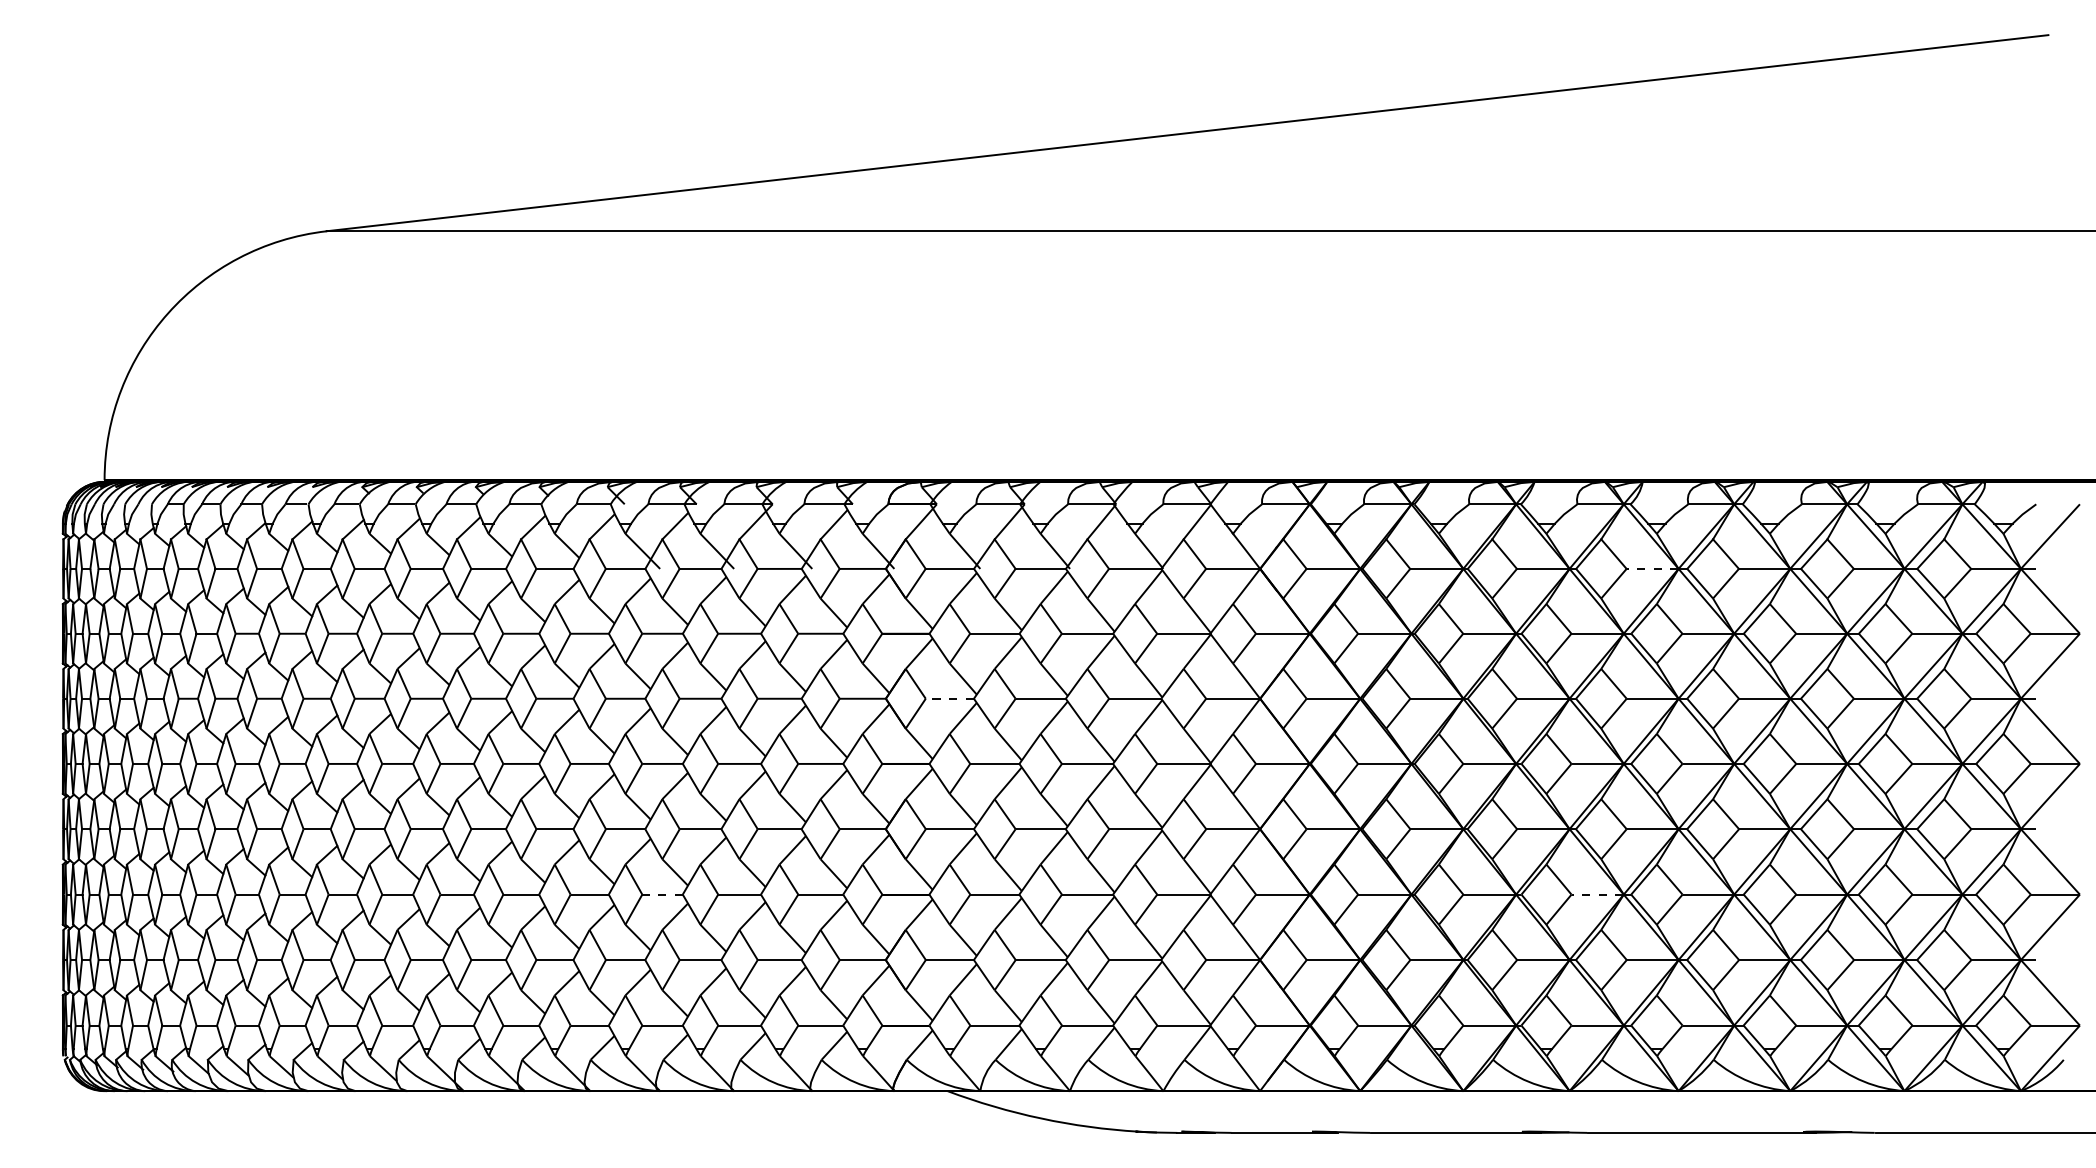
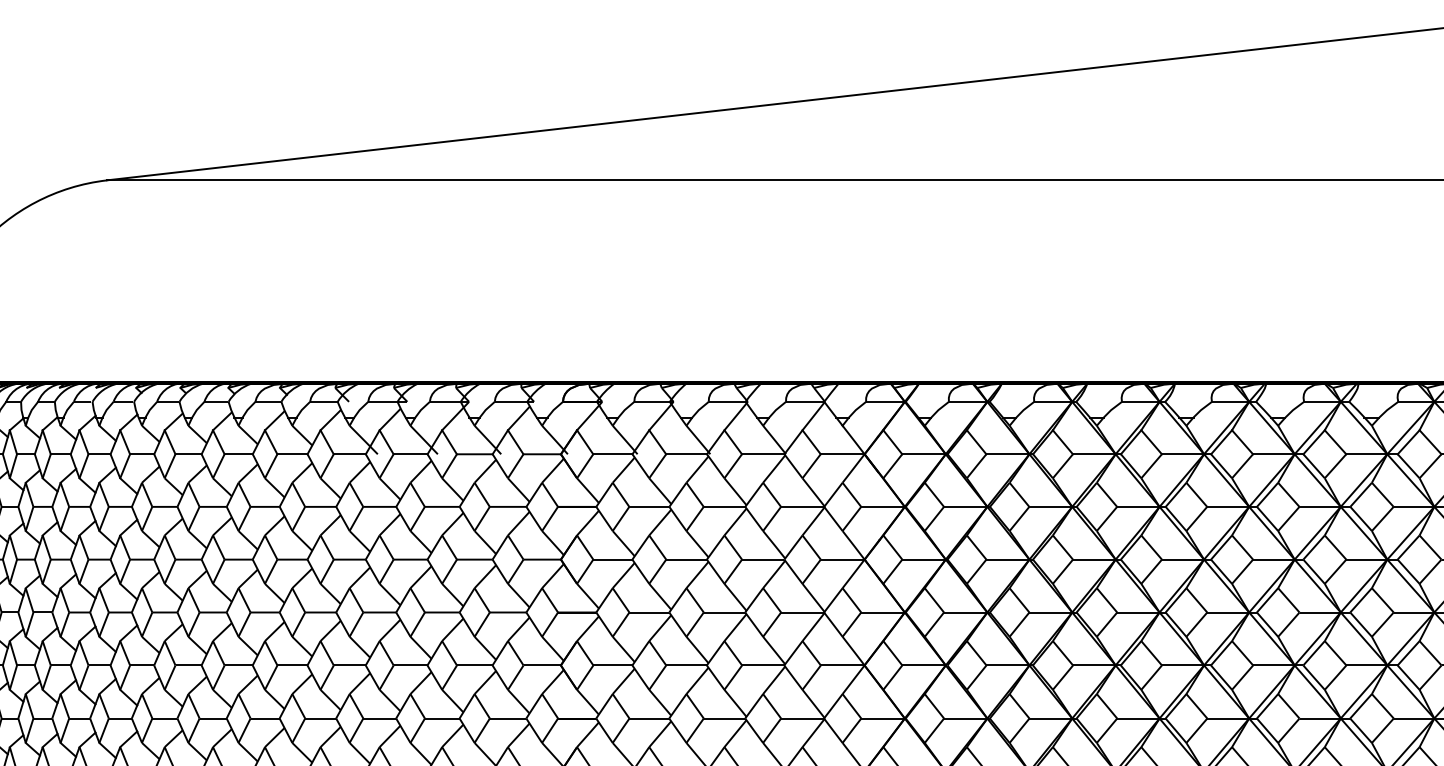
line: (1652, 568) -> (1182, 453), dashed -> solid
line: (949, 698) -> (612, 559), dashed -> solid
line: (663, 894) -> (380, 718), dashed -> solid
line: (1596, 894) -> (1137, 718), dashed -> solid

